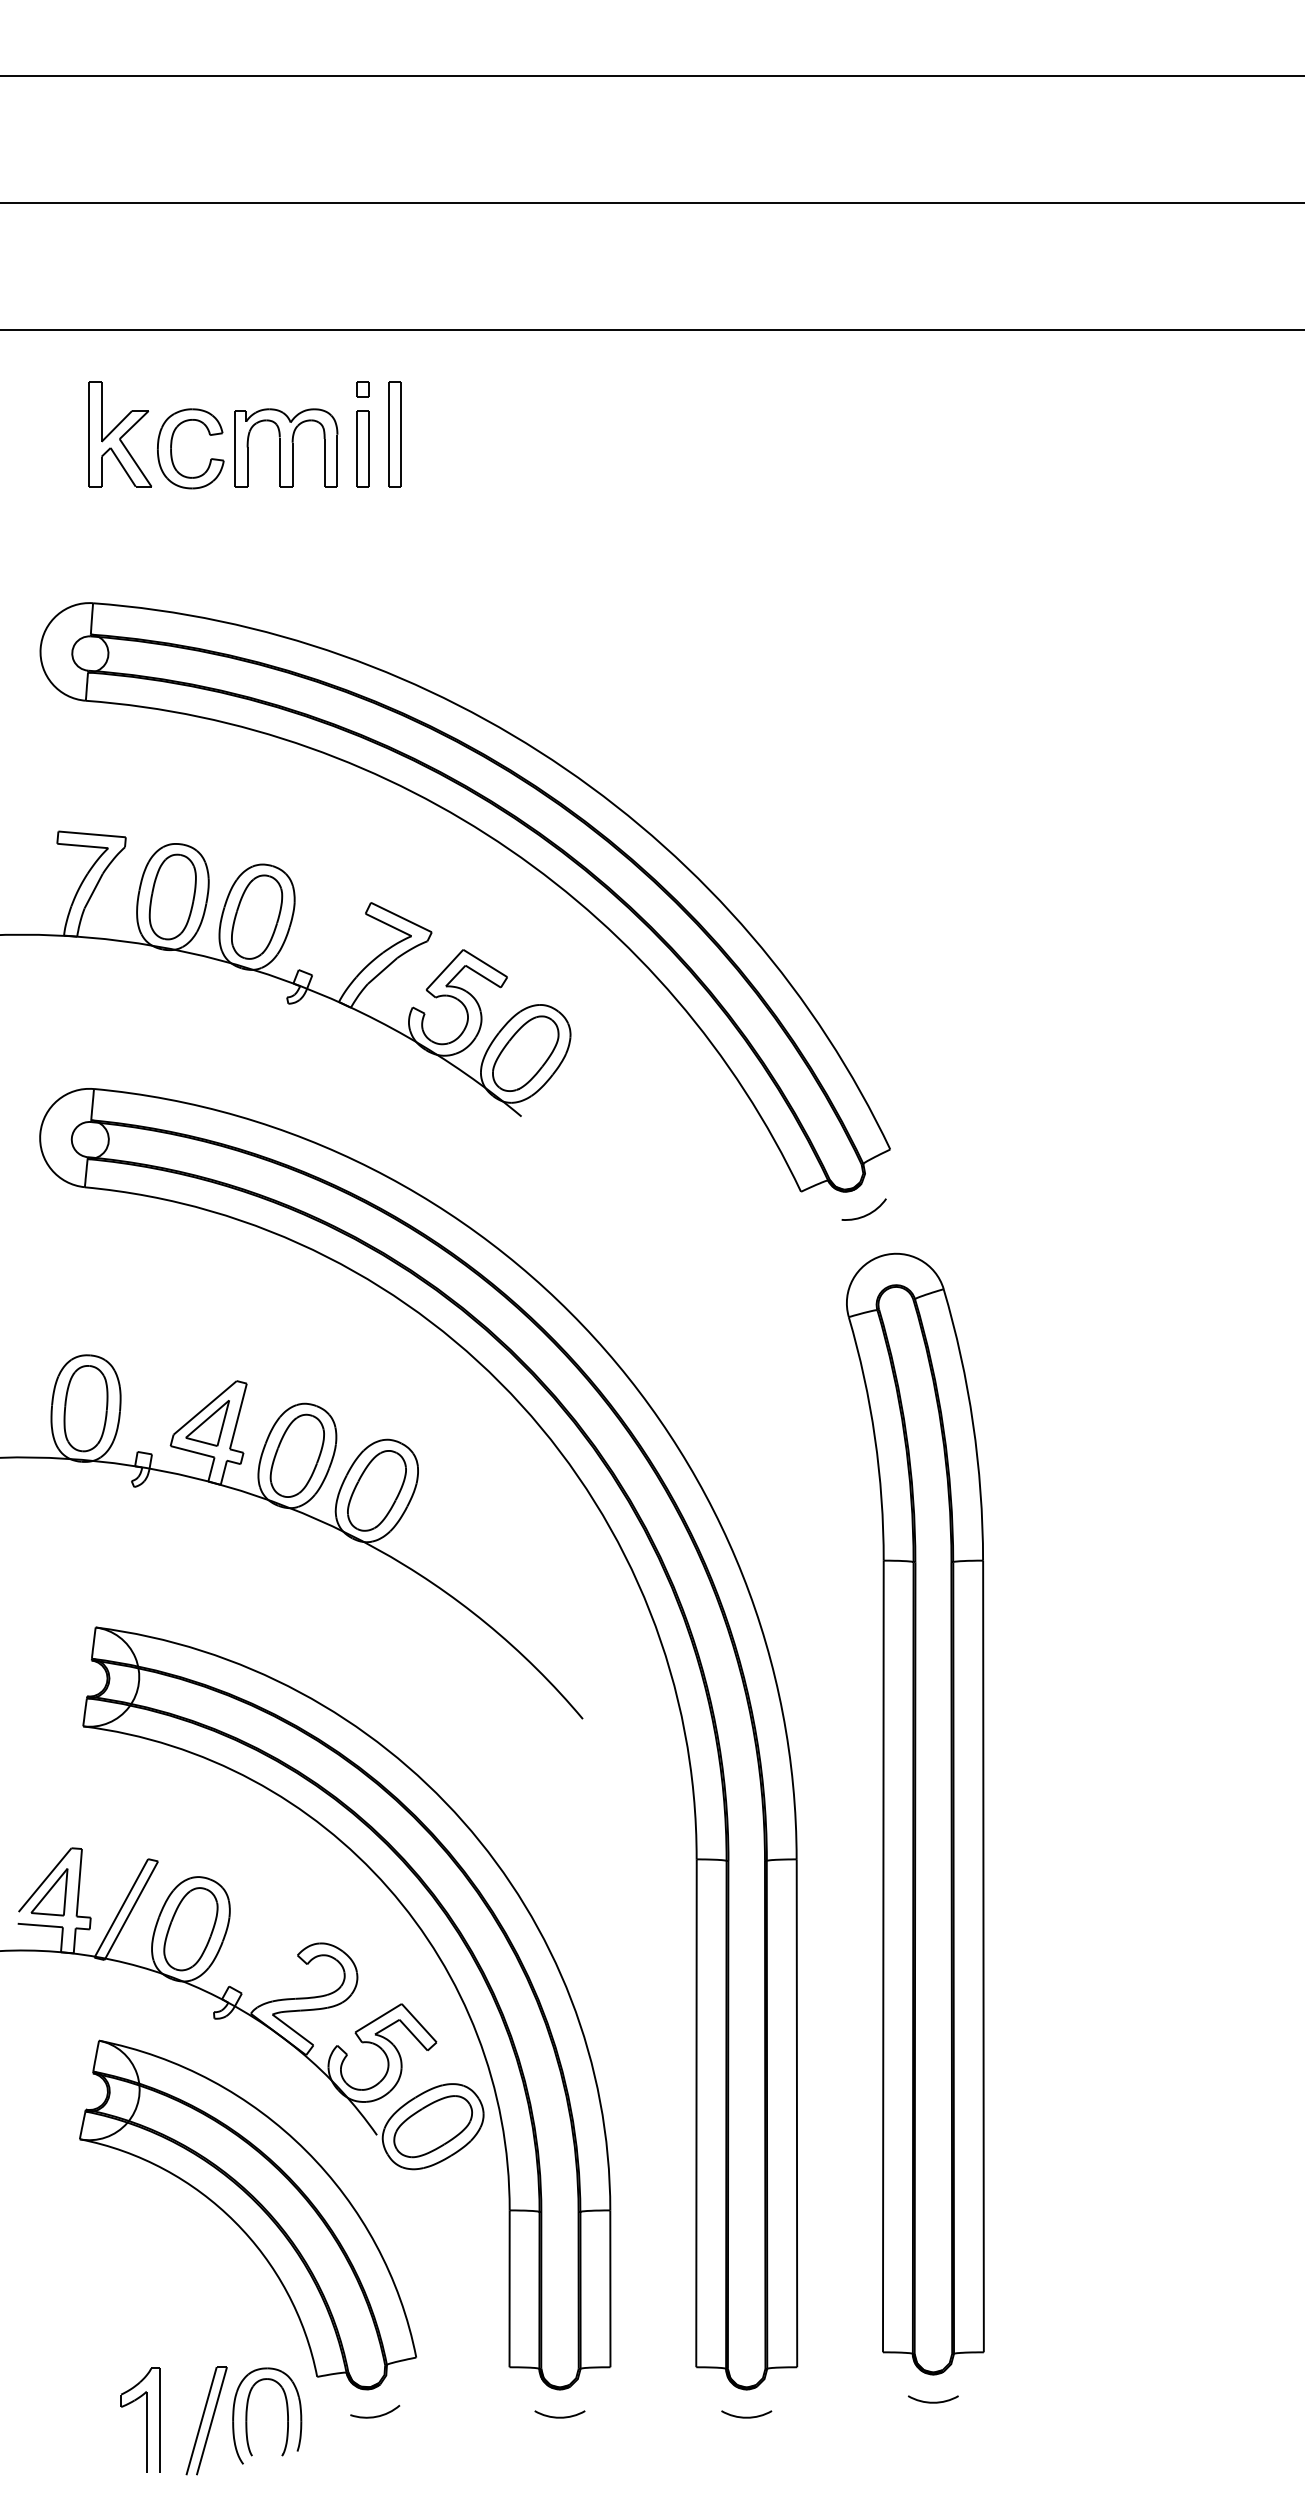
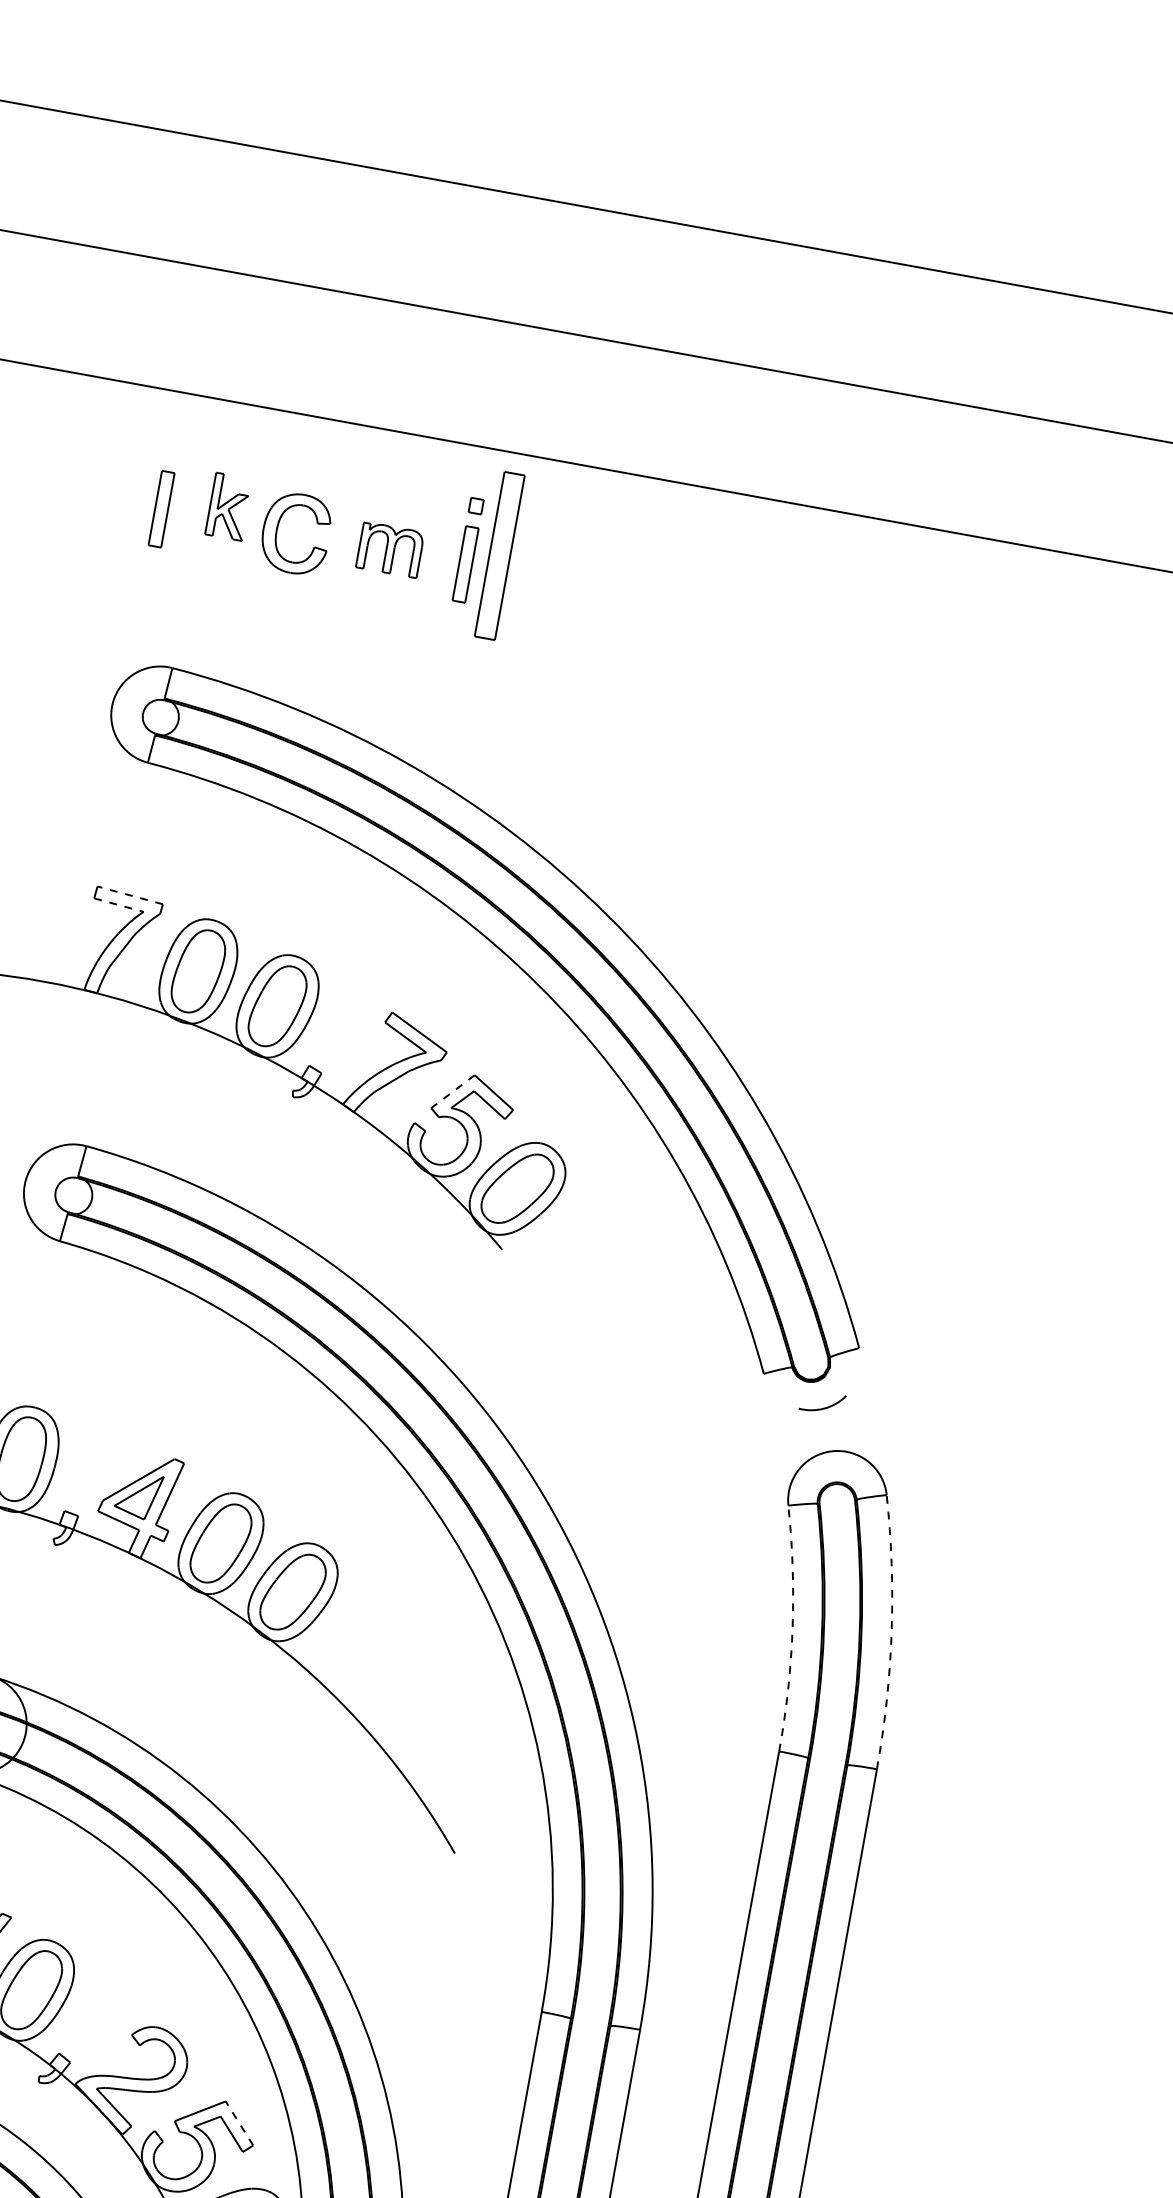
part: (119, 434) -> (228, 506), size x0.6
part: (394, 434) -> (499, 555), size x1.6
part: (286, 447) -> (390, 549), size x0.6
part: (53, 448) -> (161, 508), added
line: (92, 834) -> (130, 895), solid -> dashed
line: (82, 846) -> (118, 905), solid -> dashed
line: (444, 970) -> (452, 1092), solid -> dashed
arc: (973, 1423) -> (892, 1632), solid -> dashed
arc: (874, 1437) -> (792, 1628), solid -> dashed
line: (419, 2023) -> (239, 2123), solid -> dashed

